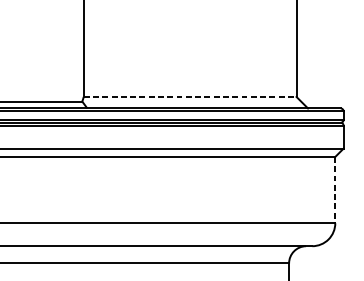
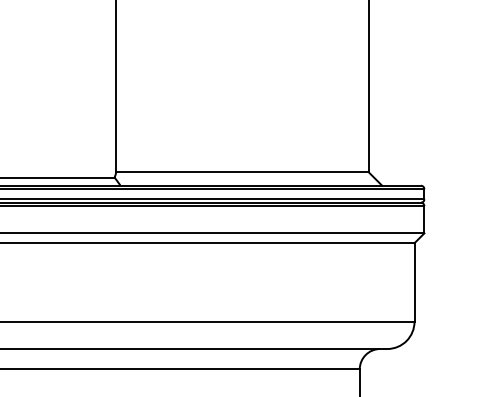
line: (190, 97) -> (242, 172), dashed -> solid
line: (335, 190) -> (414, 283), dashed -> solid

